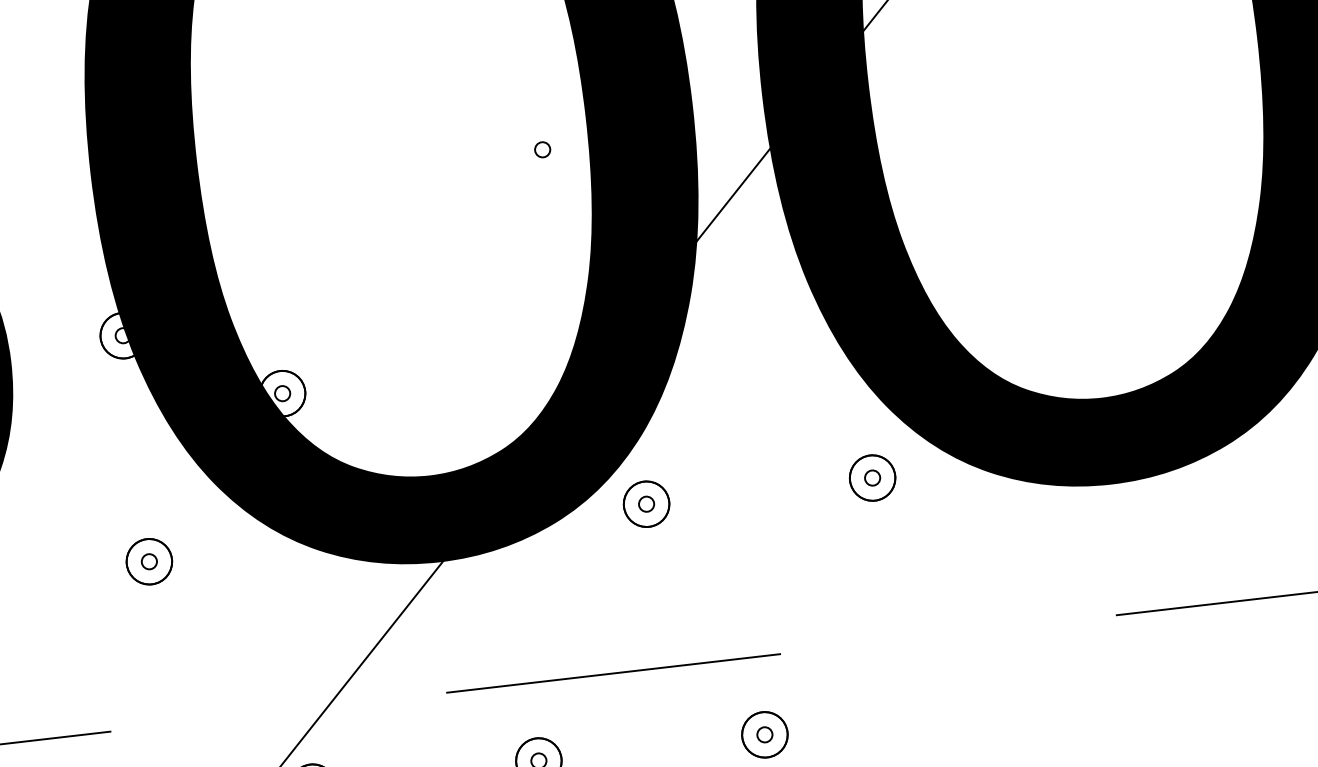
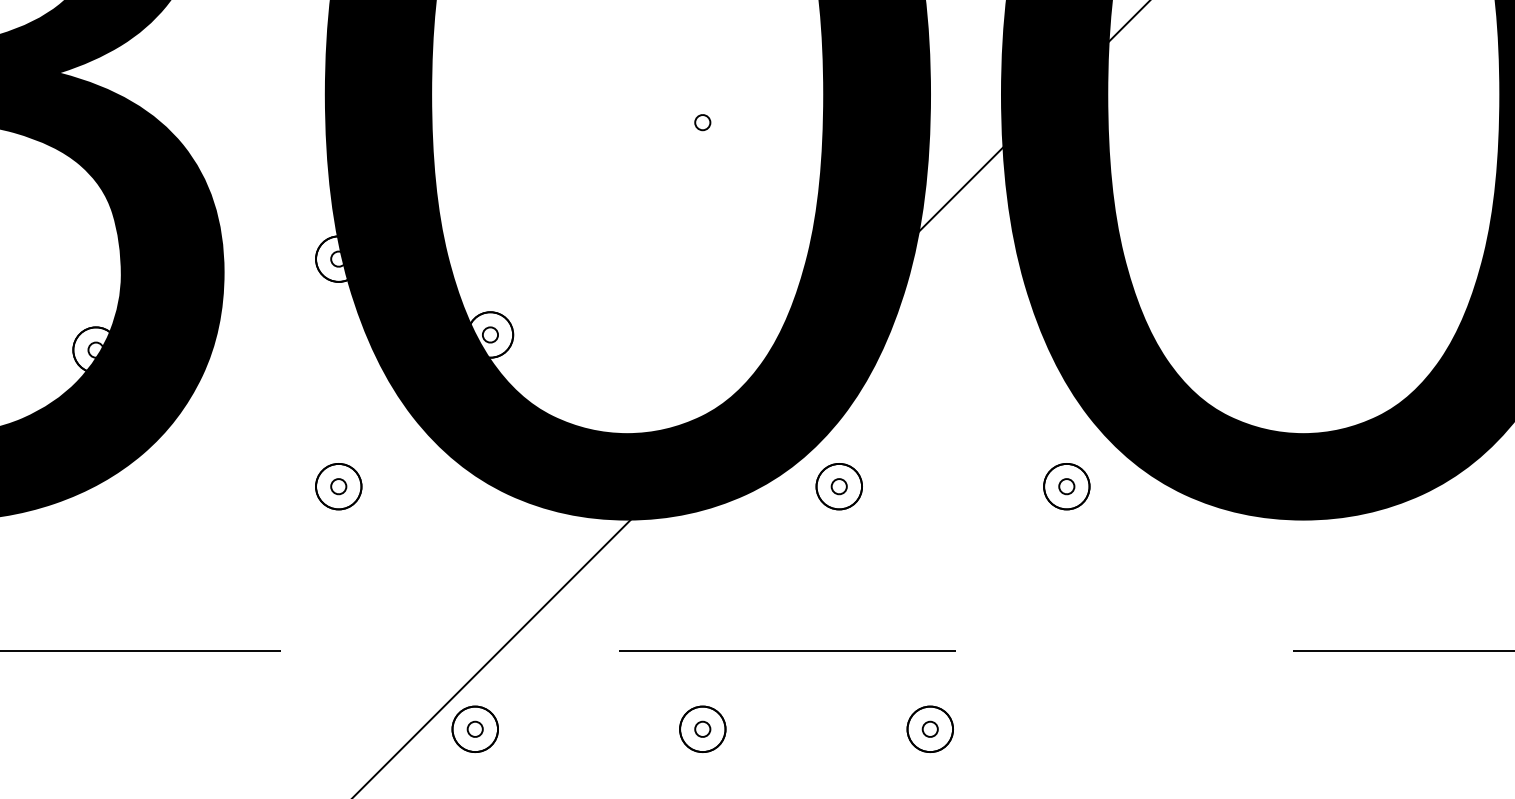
part: (542, 149) -> (702, 122), moved

